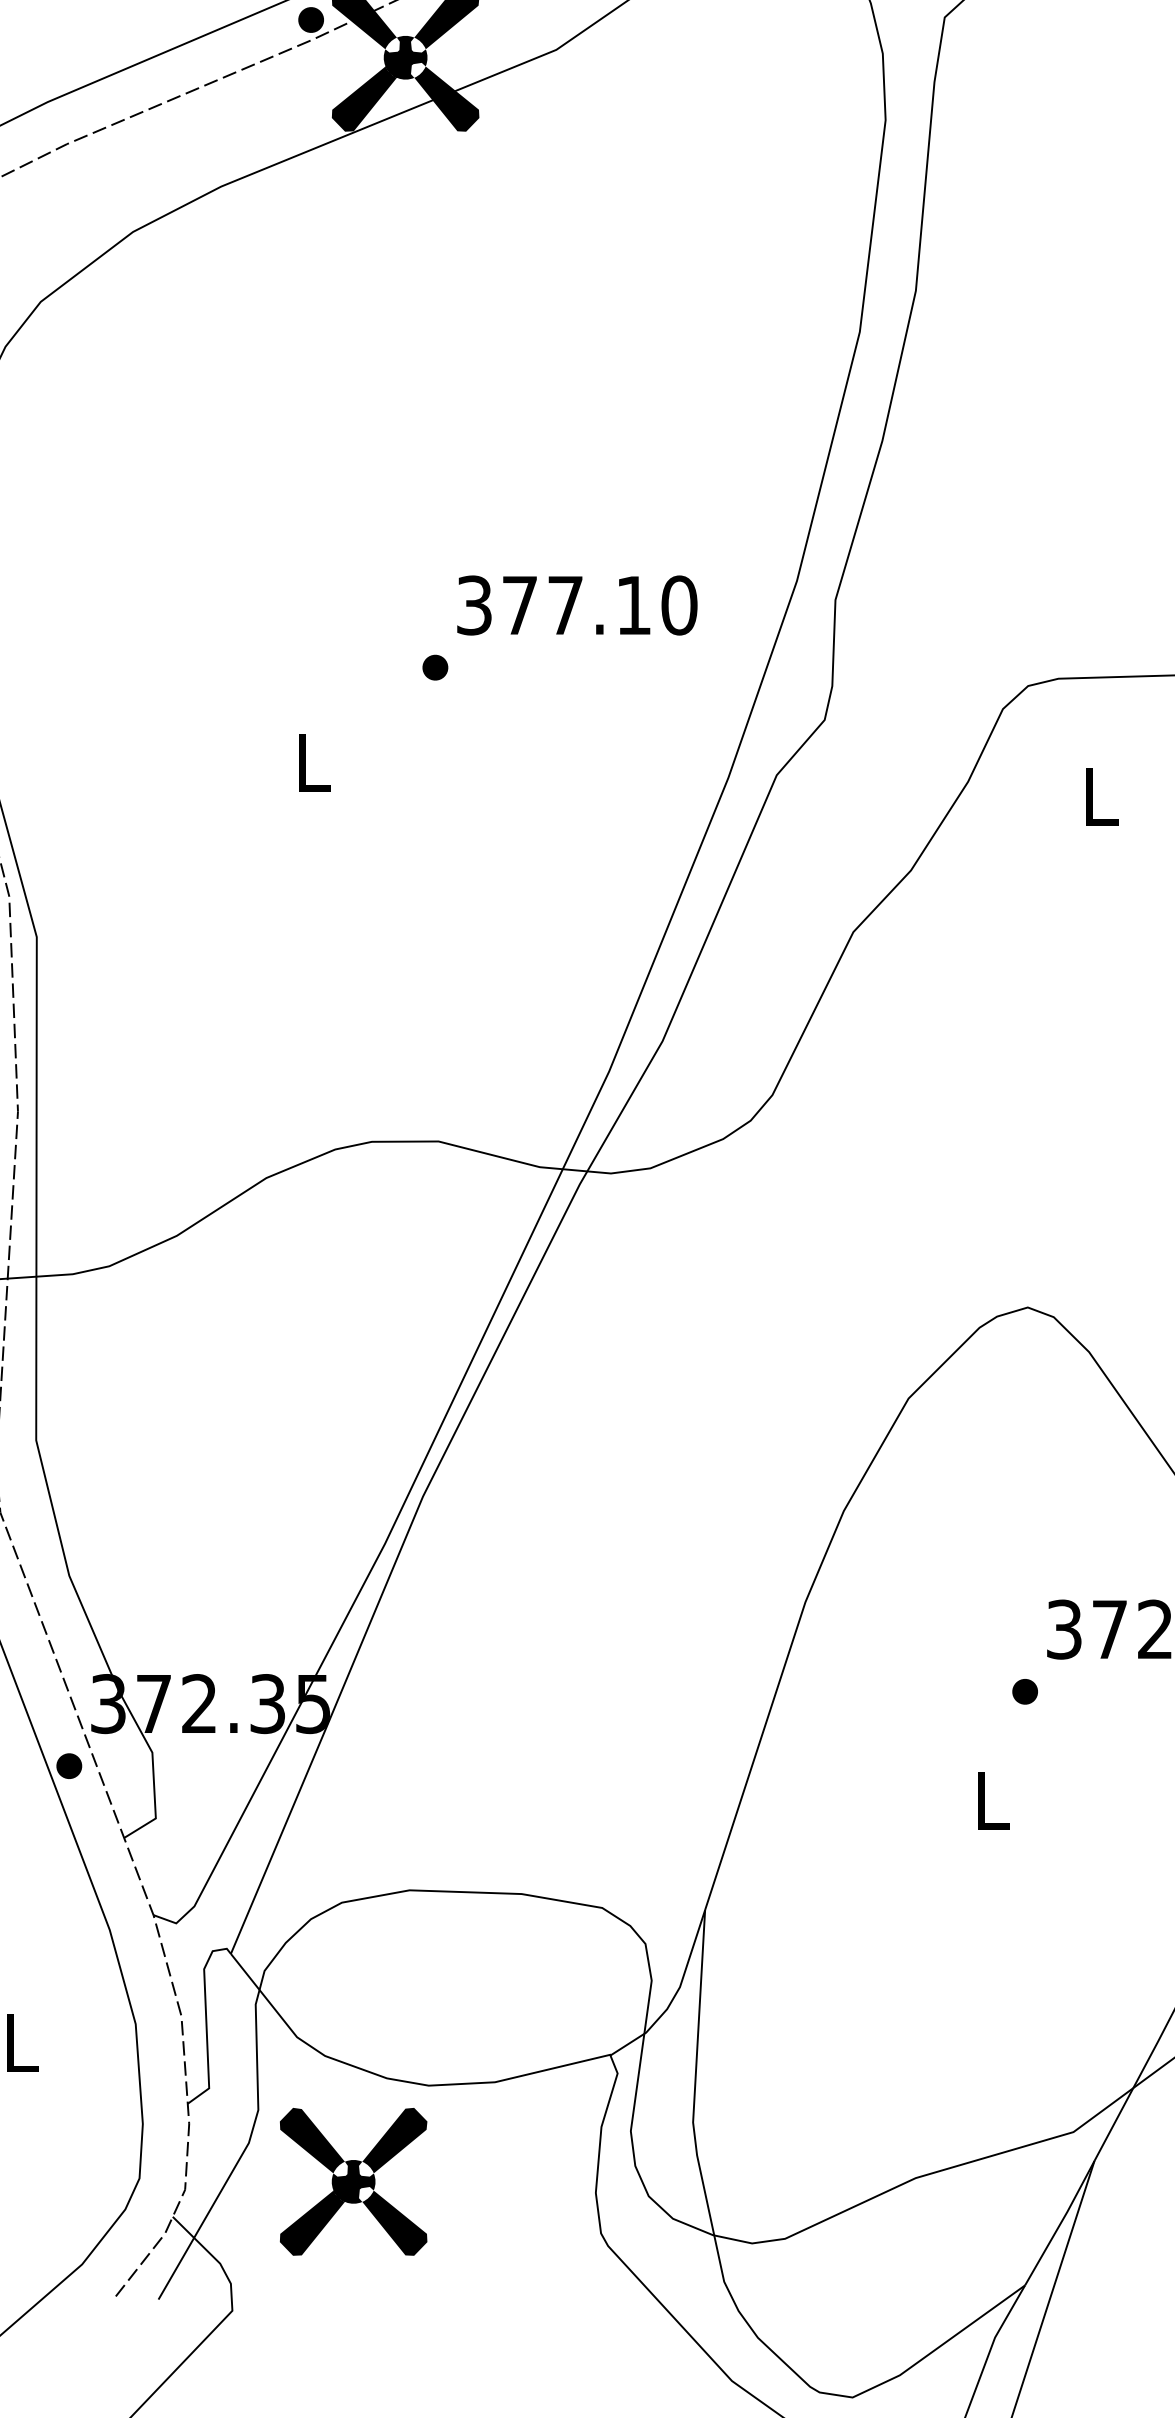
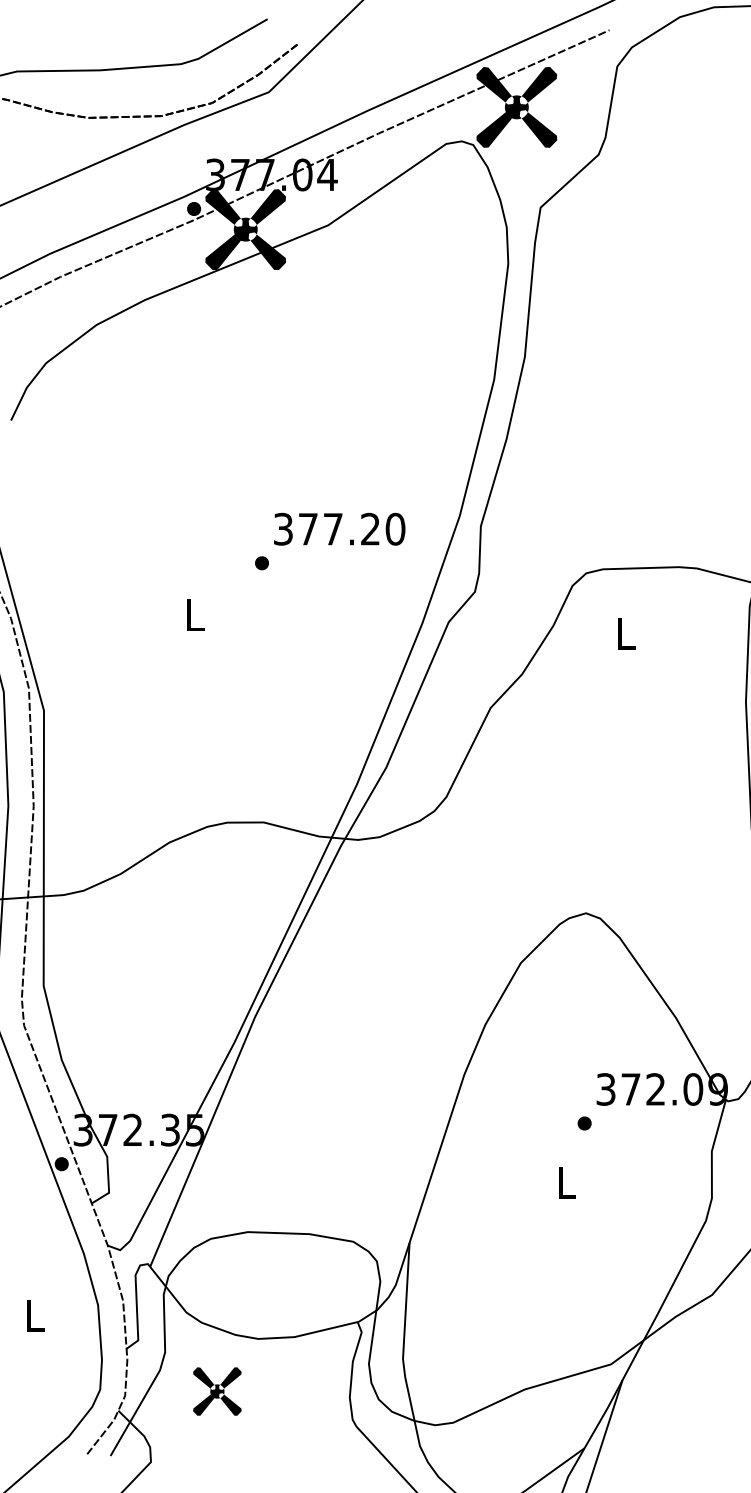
text: (633, 604) -> (370, 528), 377.10 -> 377.20
part: (353, 2181) -> (217, 1391), size x0.6

